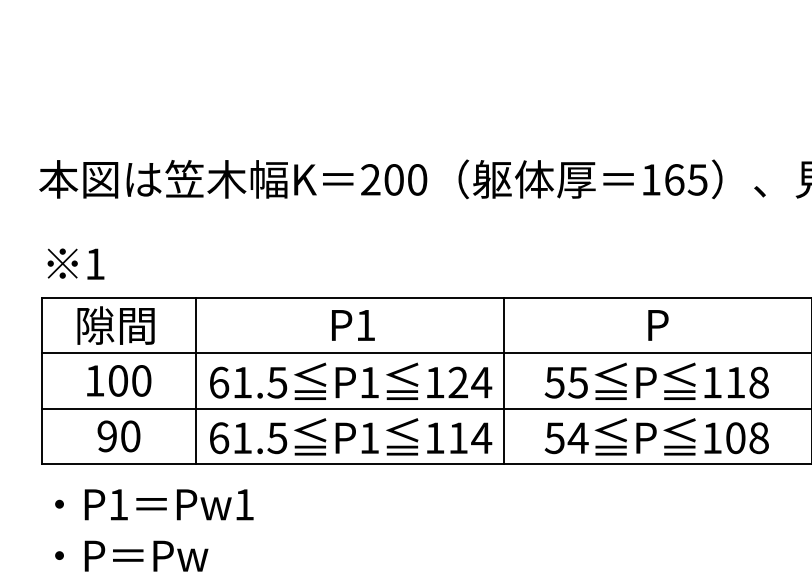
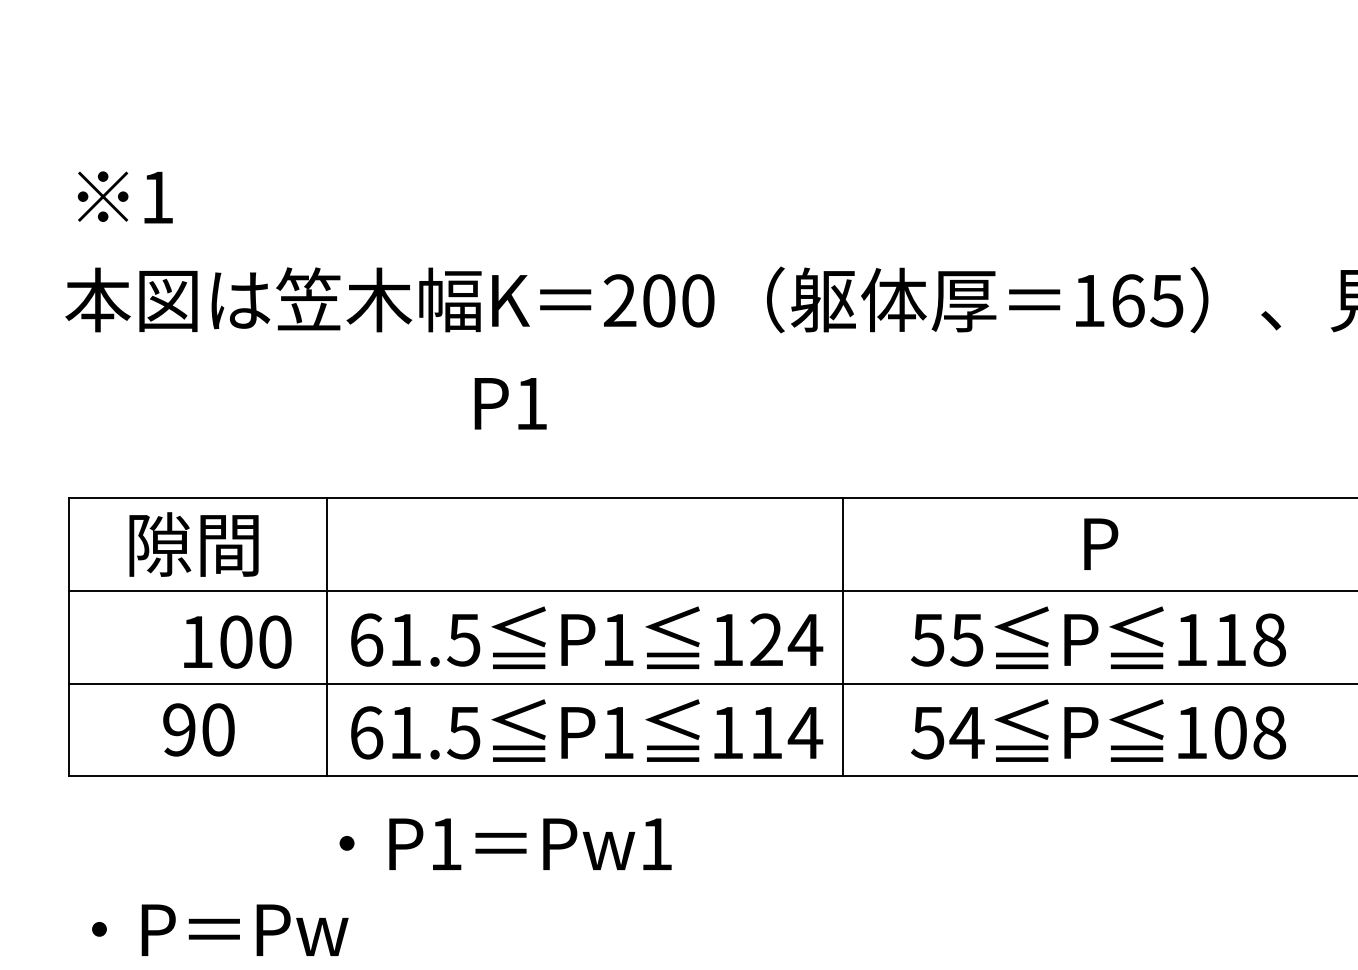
text: (75, 263) -> (124, 196), moved
text: (353, 325) -> (510, 403), moved
text: (119, 380) -> (238, 641), moved
text: (154, 504) -> (505, 843), moved

